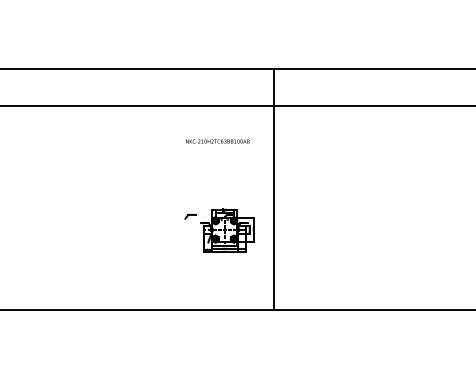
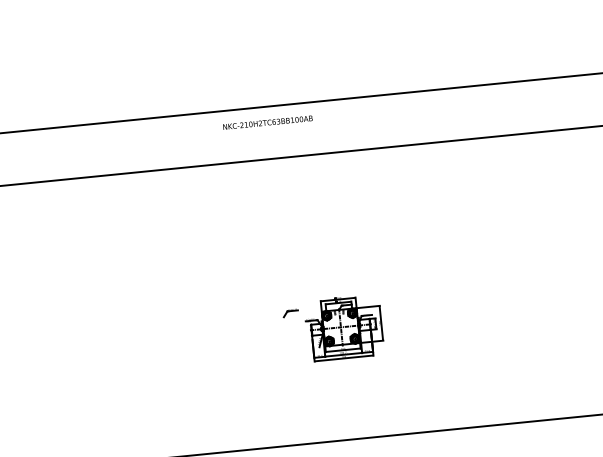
text: (217, 141) -> (267, 122), moved
line: (274, 189) -> (404, 263), removed

